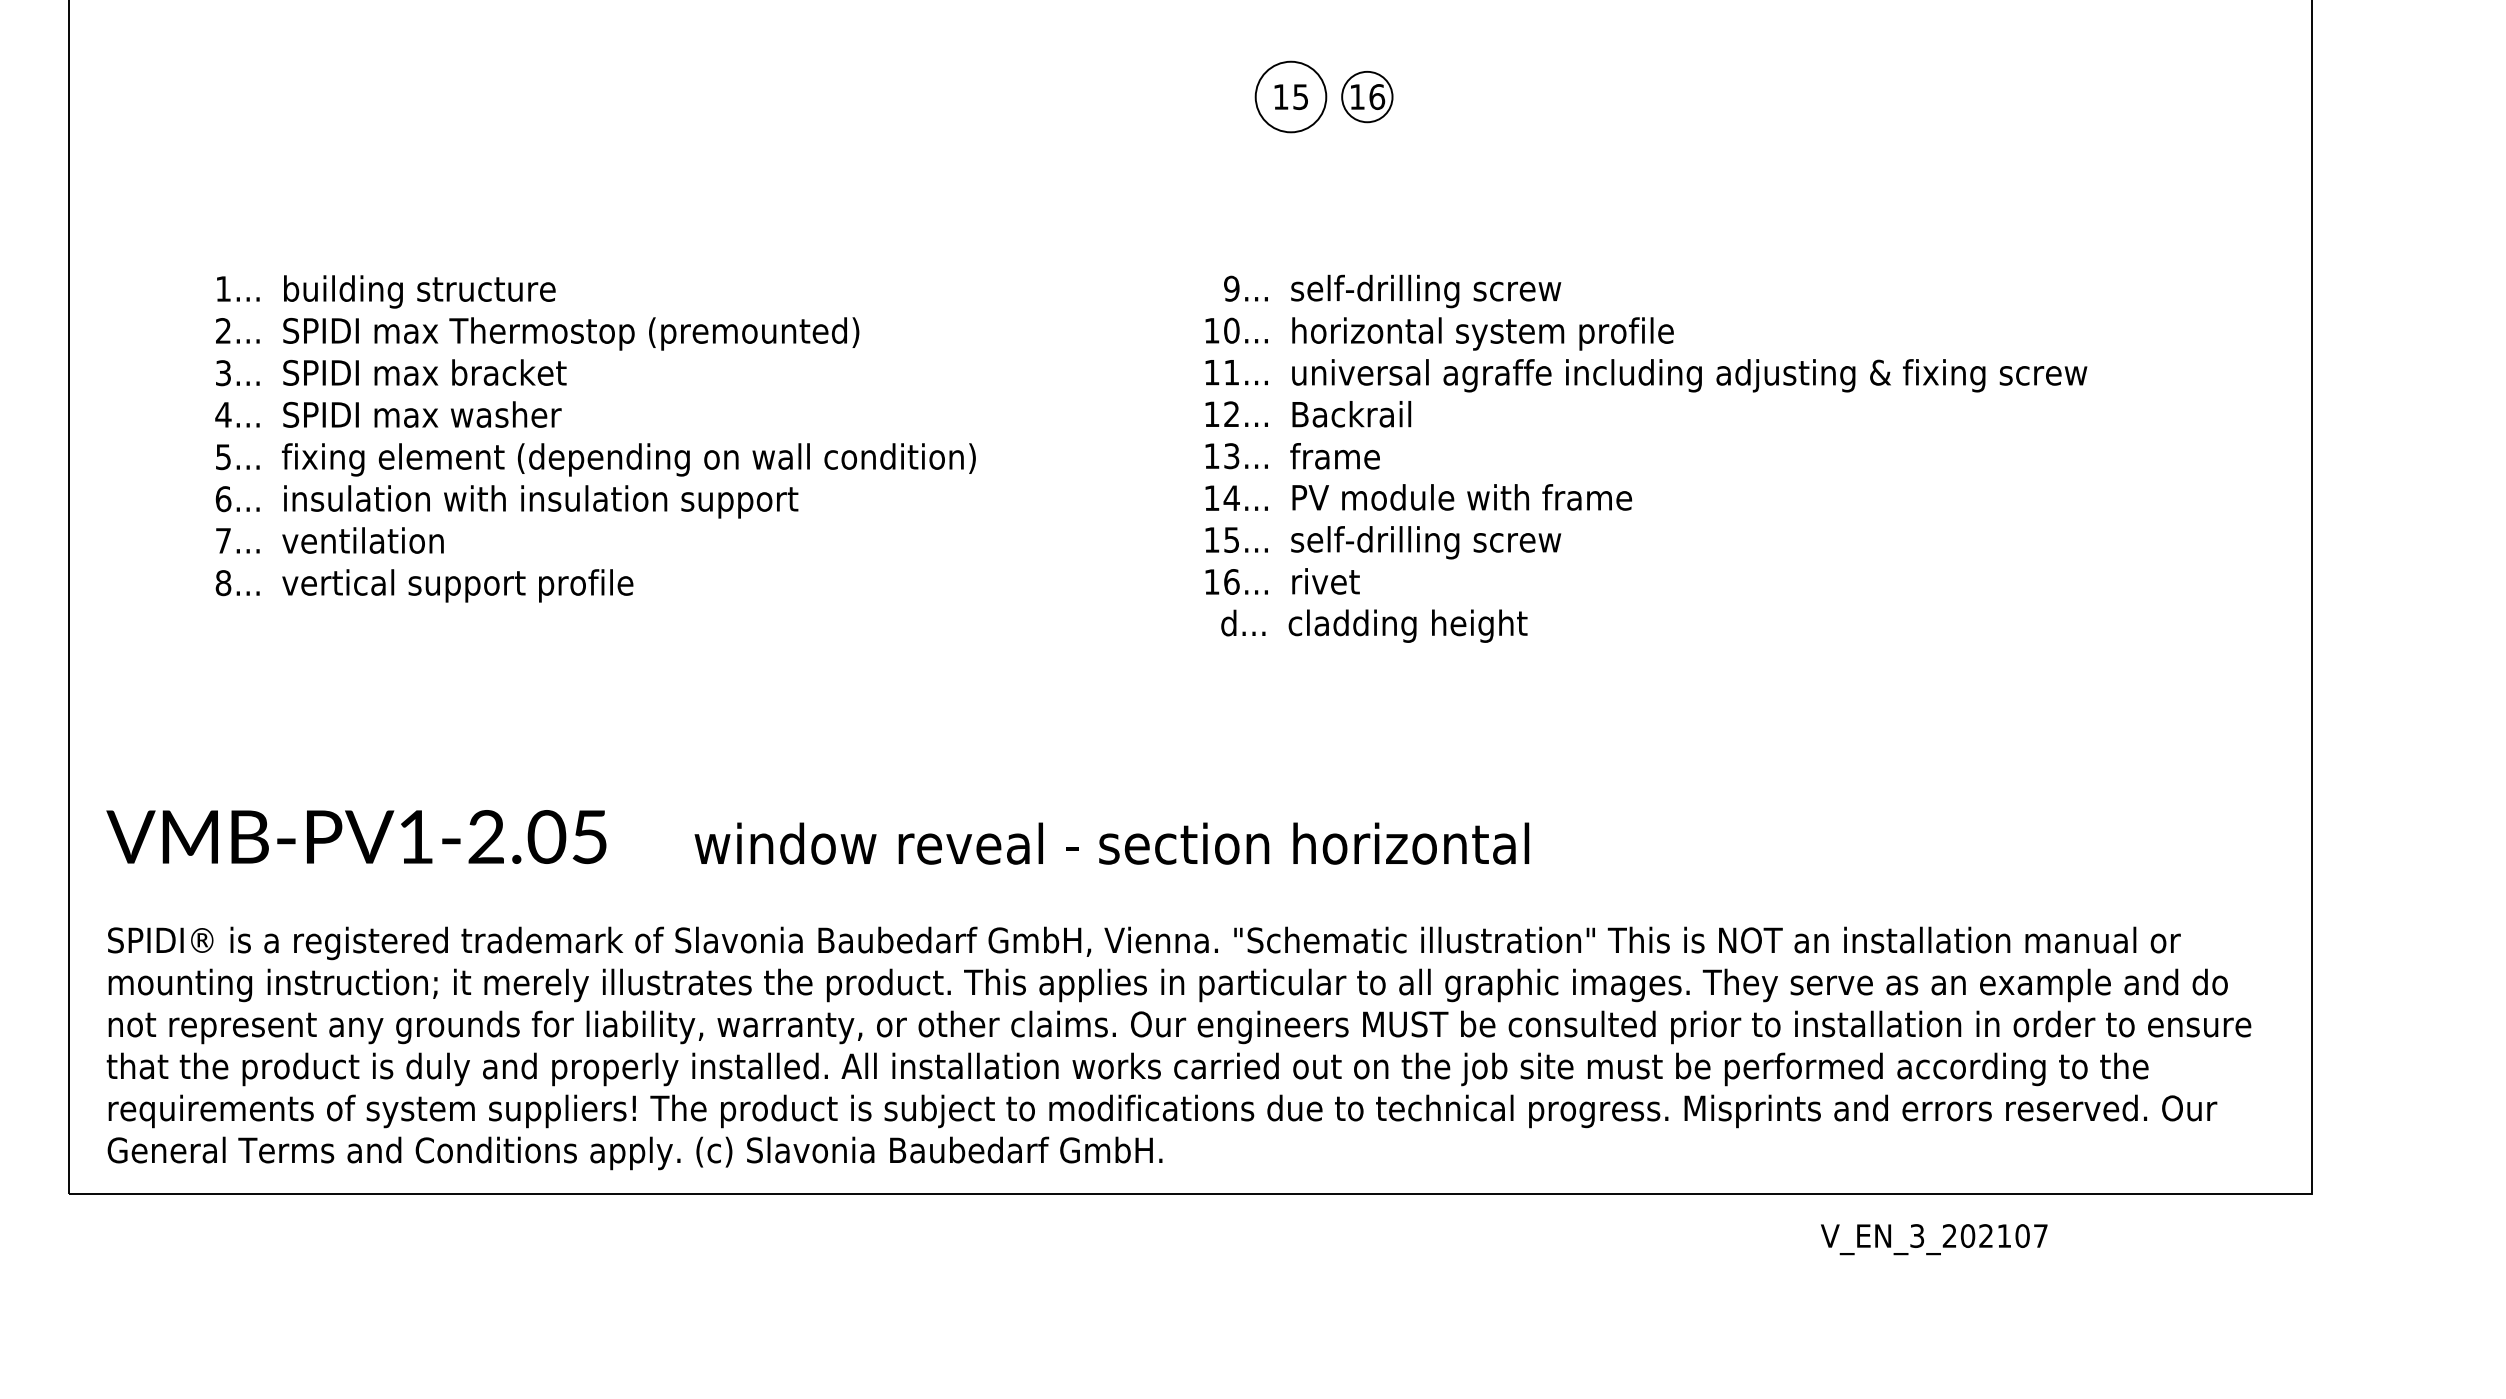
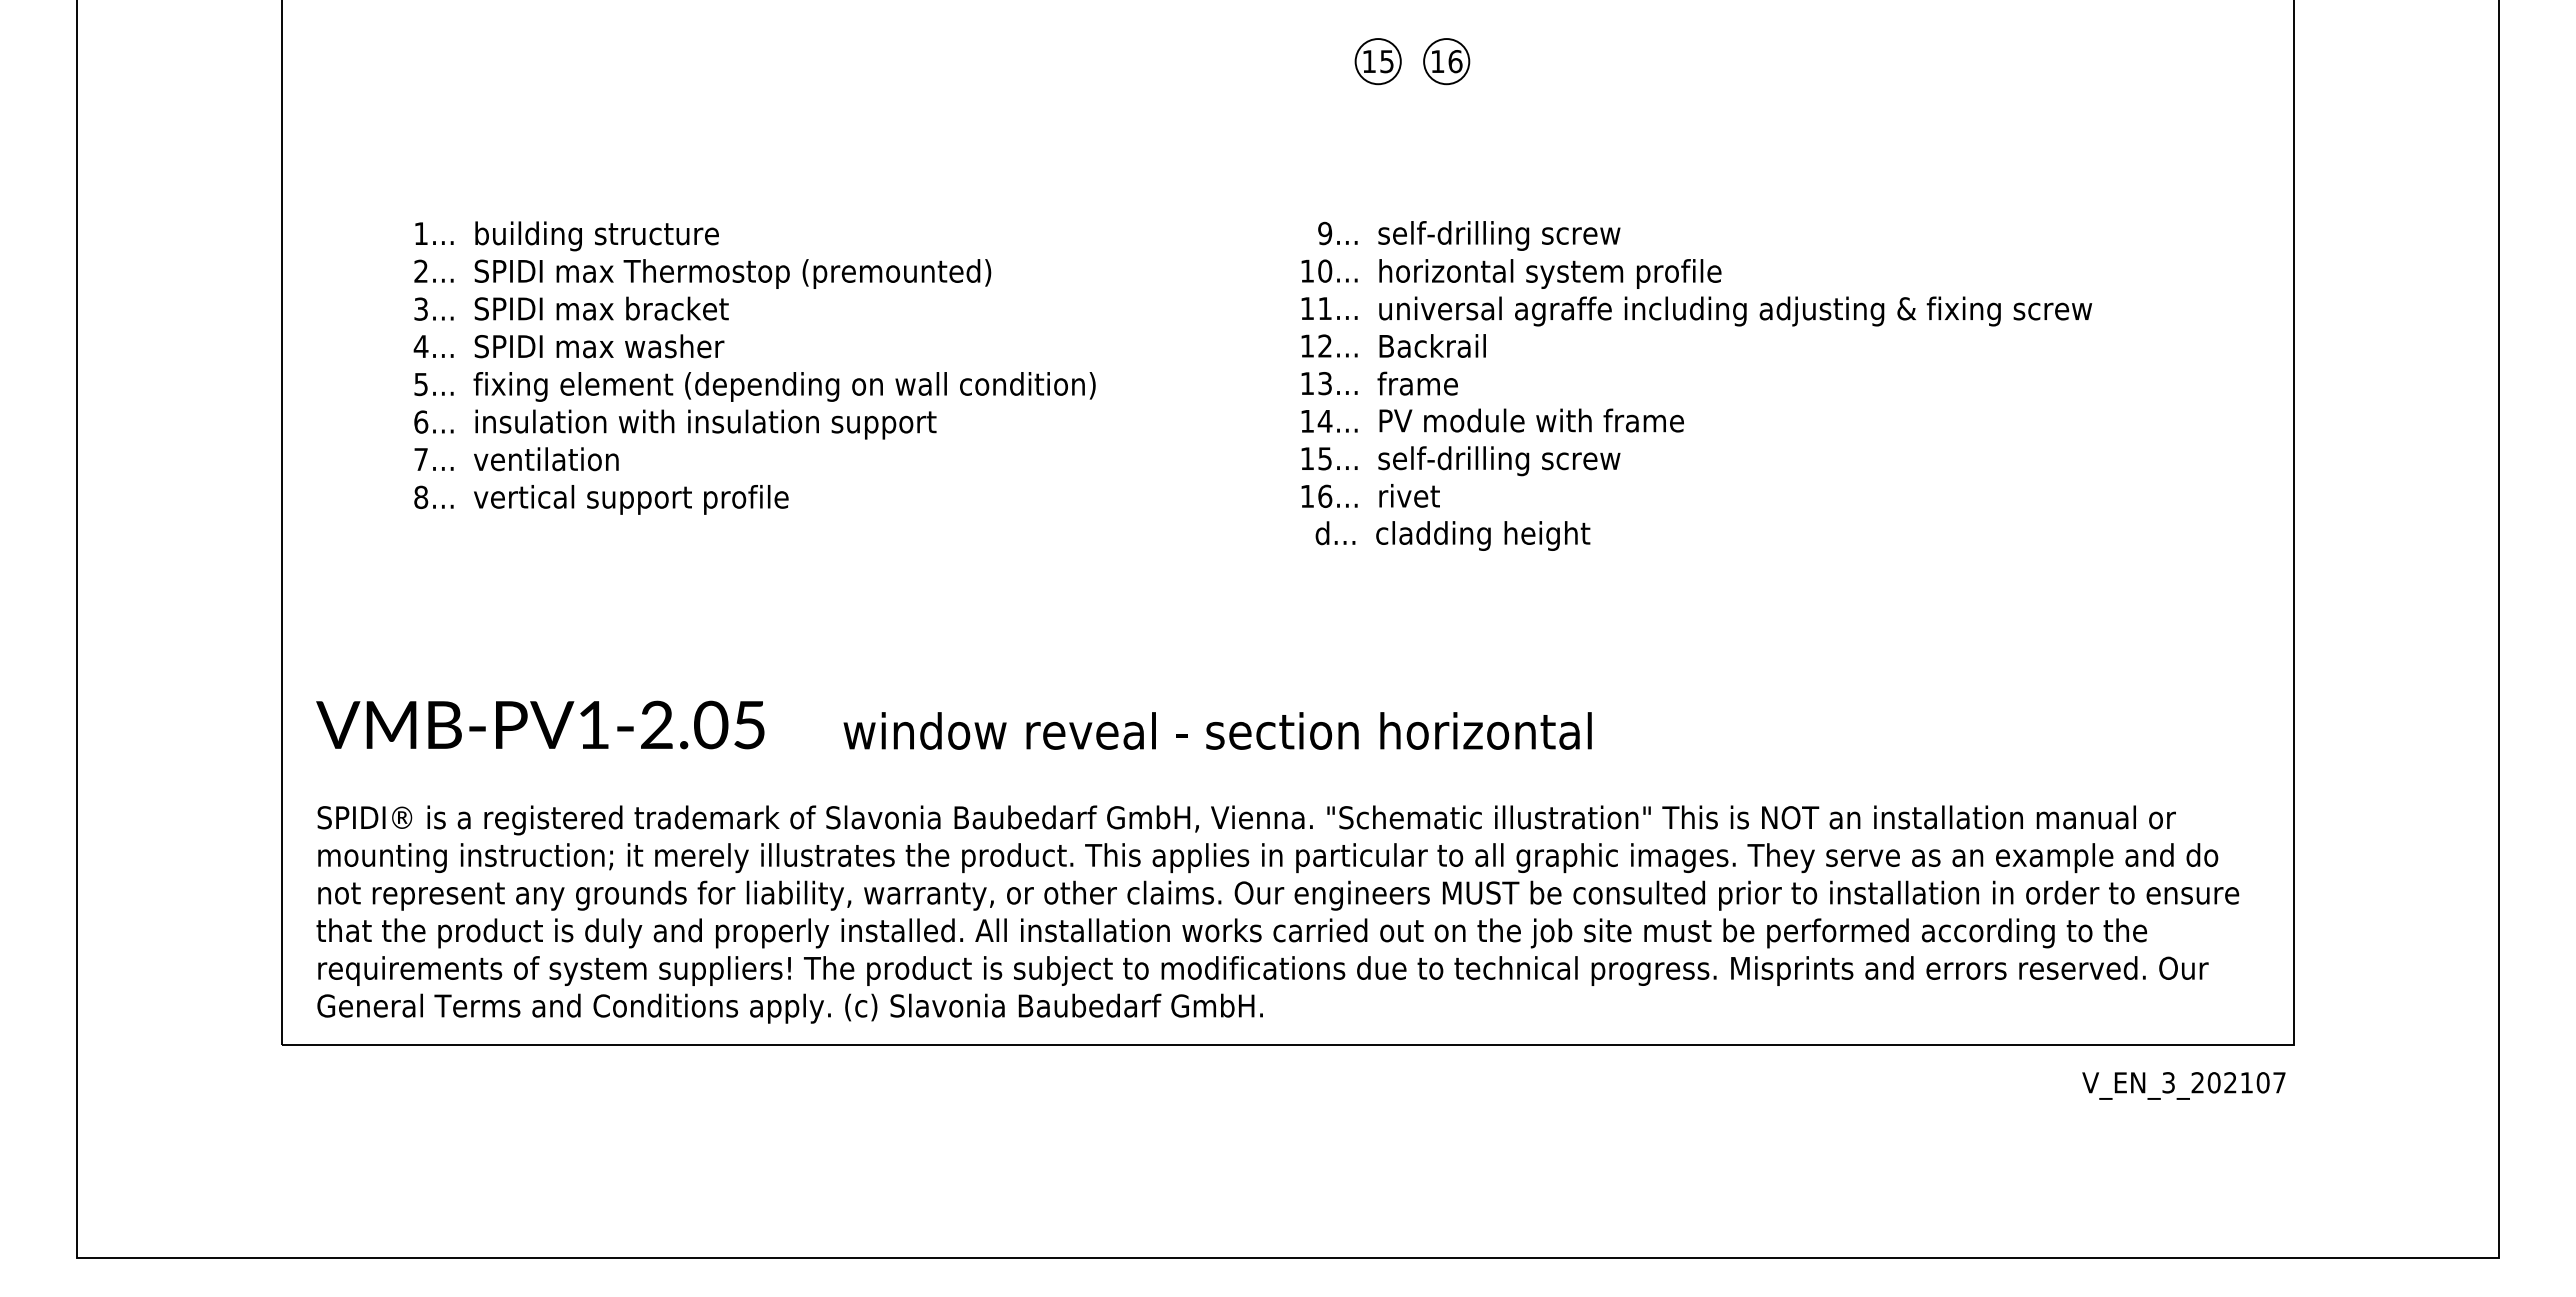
circle: (1290, 96) -> (1377, 61), size x0.71
text: (1933, 1239) -> (2183, 1085), moved

